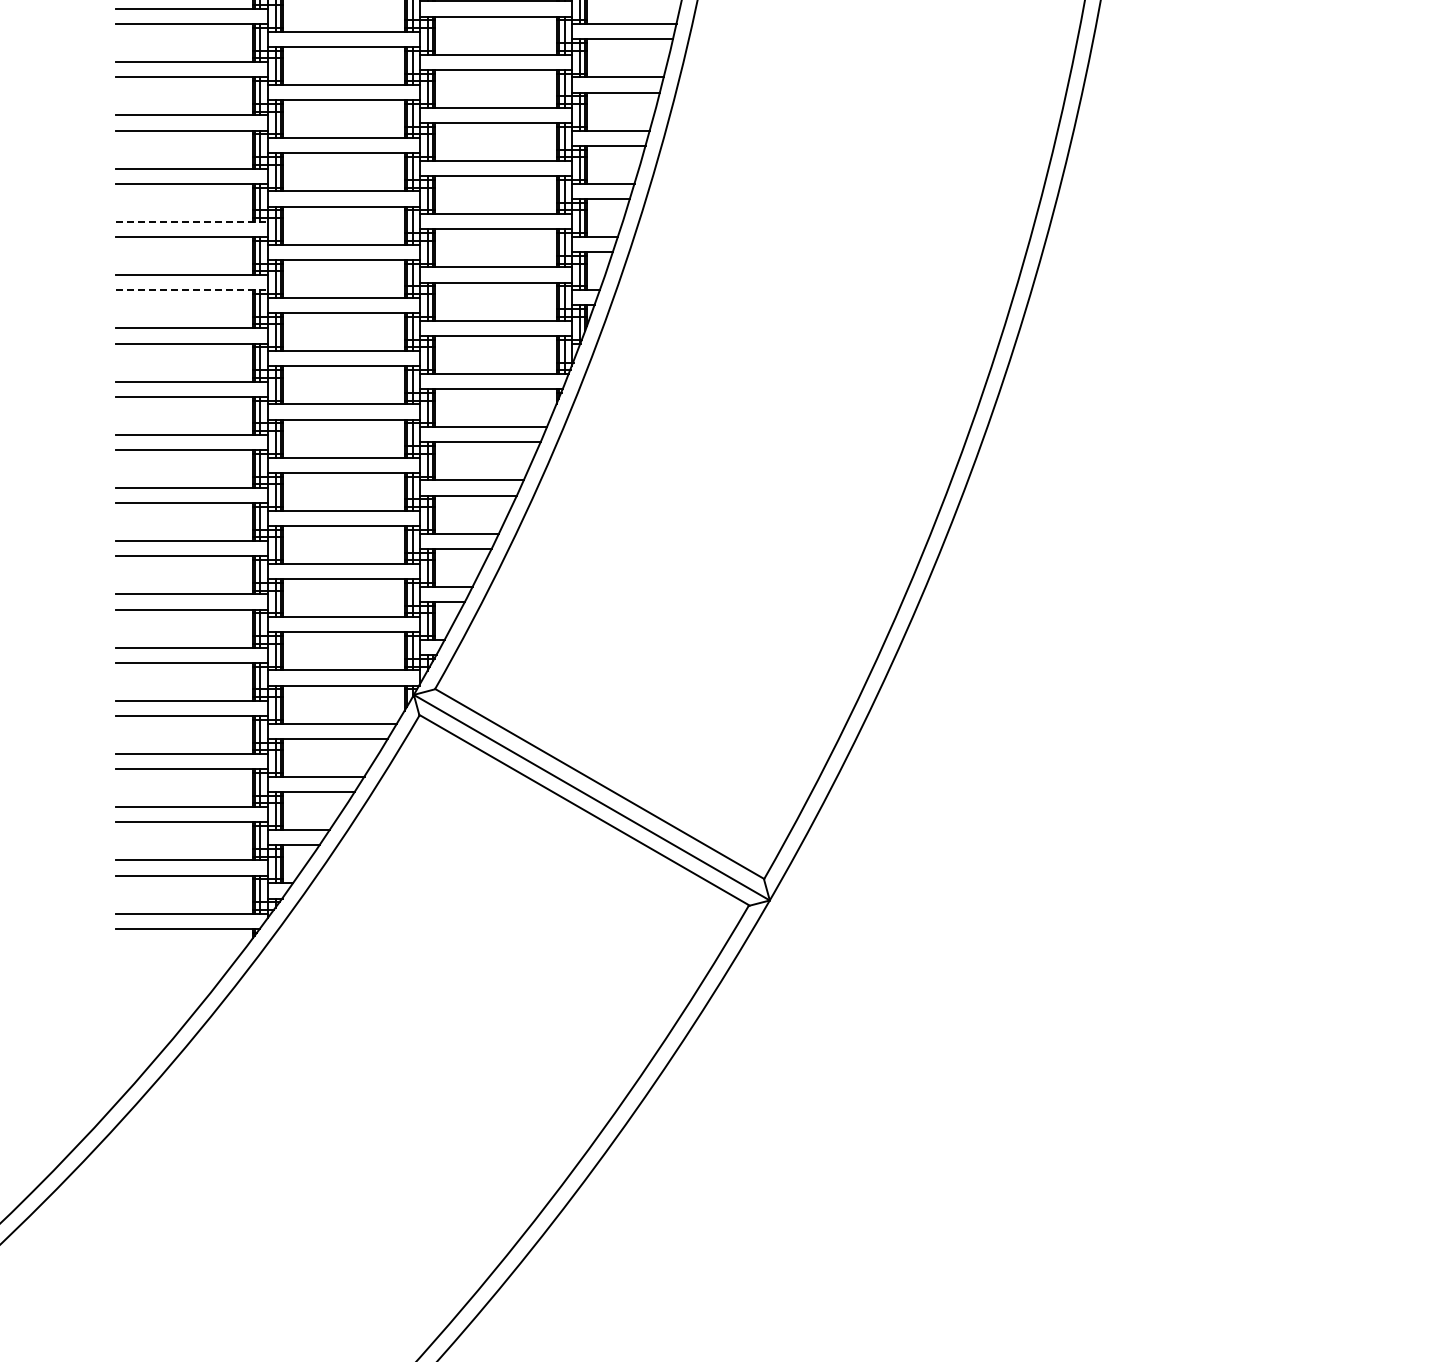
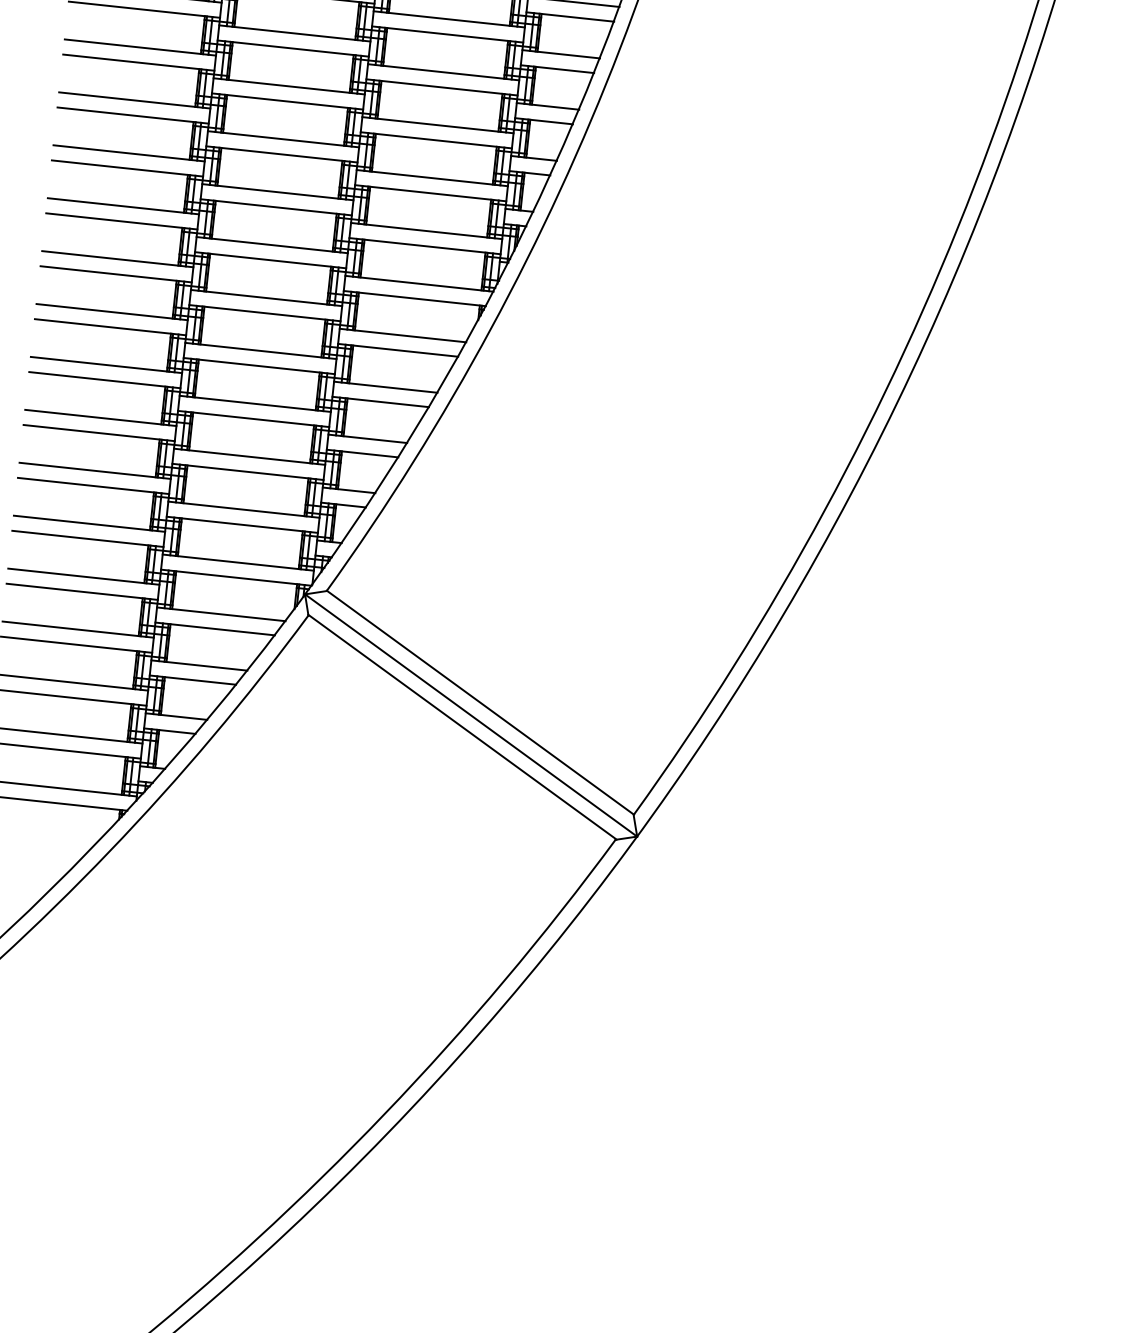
line: (192, 221) -> (135, 100), dashed -> solid
line: (192, 290) -> (127, 168), dashed -> solid

